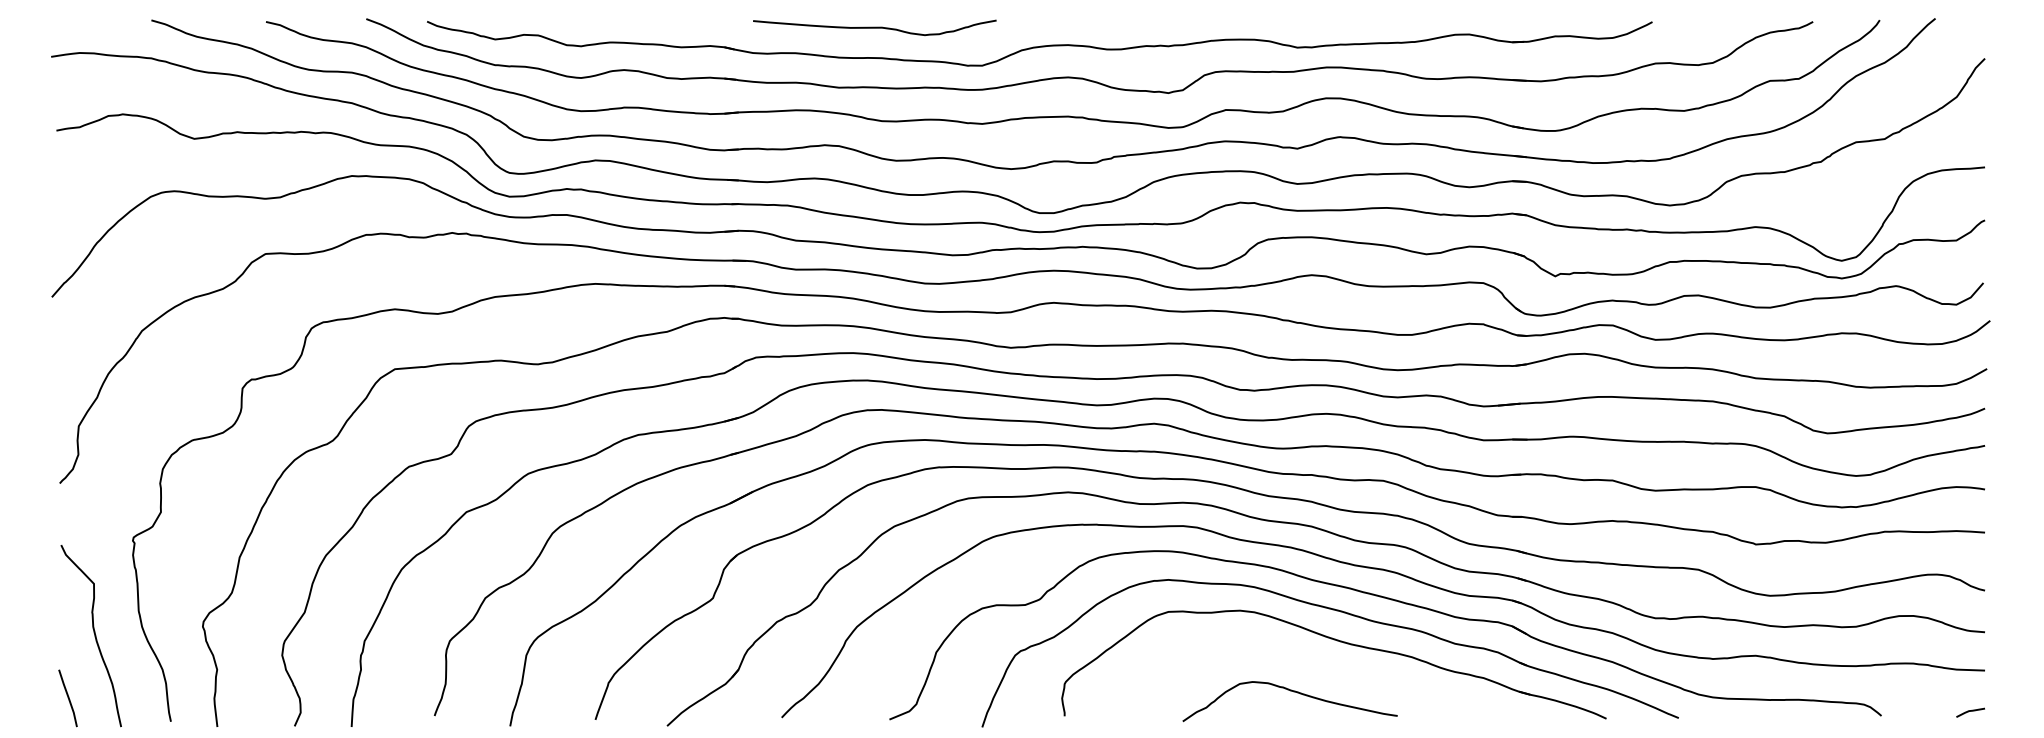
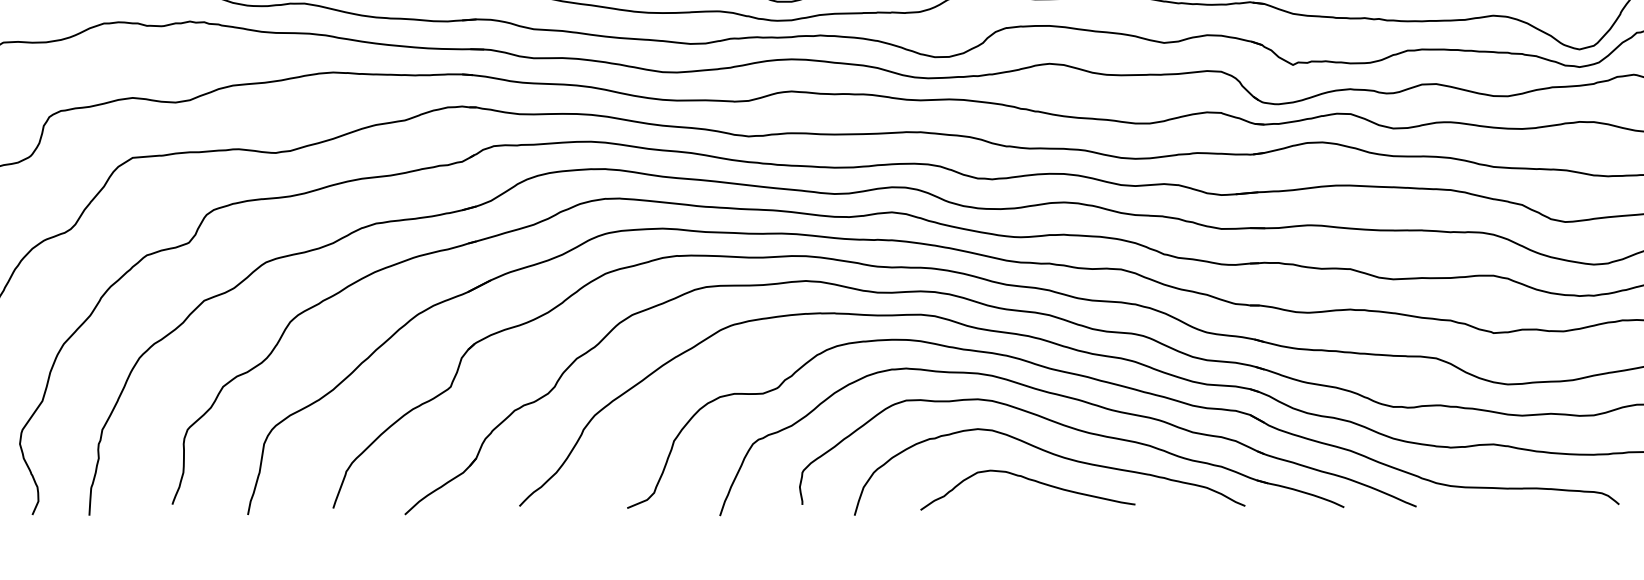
curve: (1317, 667) -> (1055, 456), added

